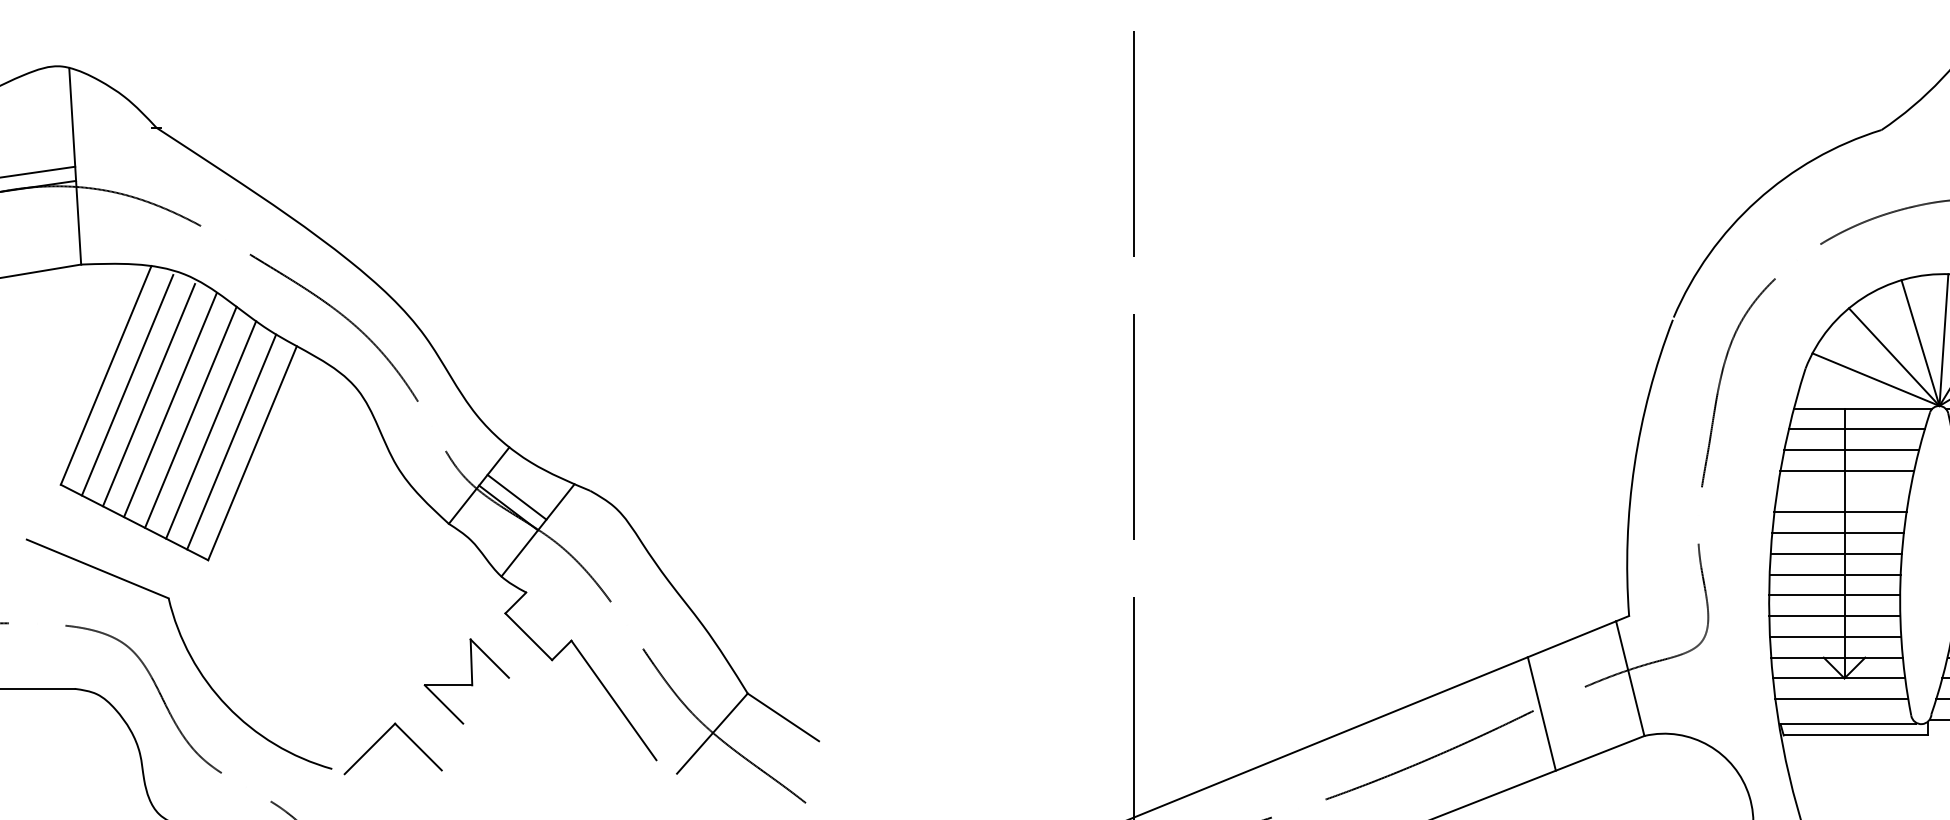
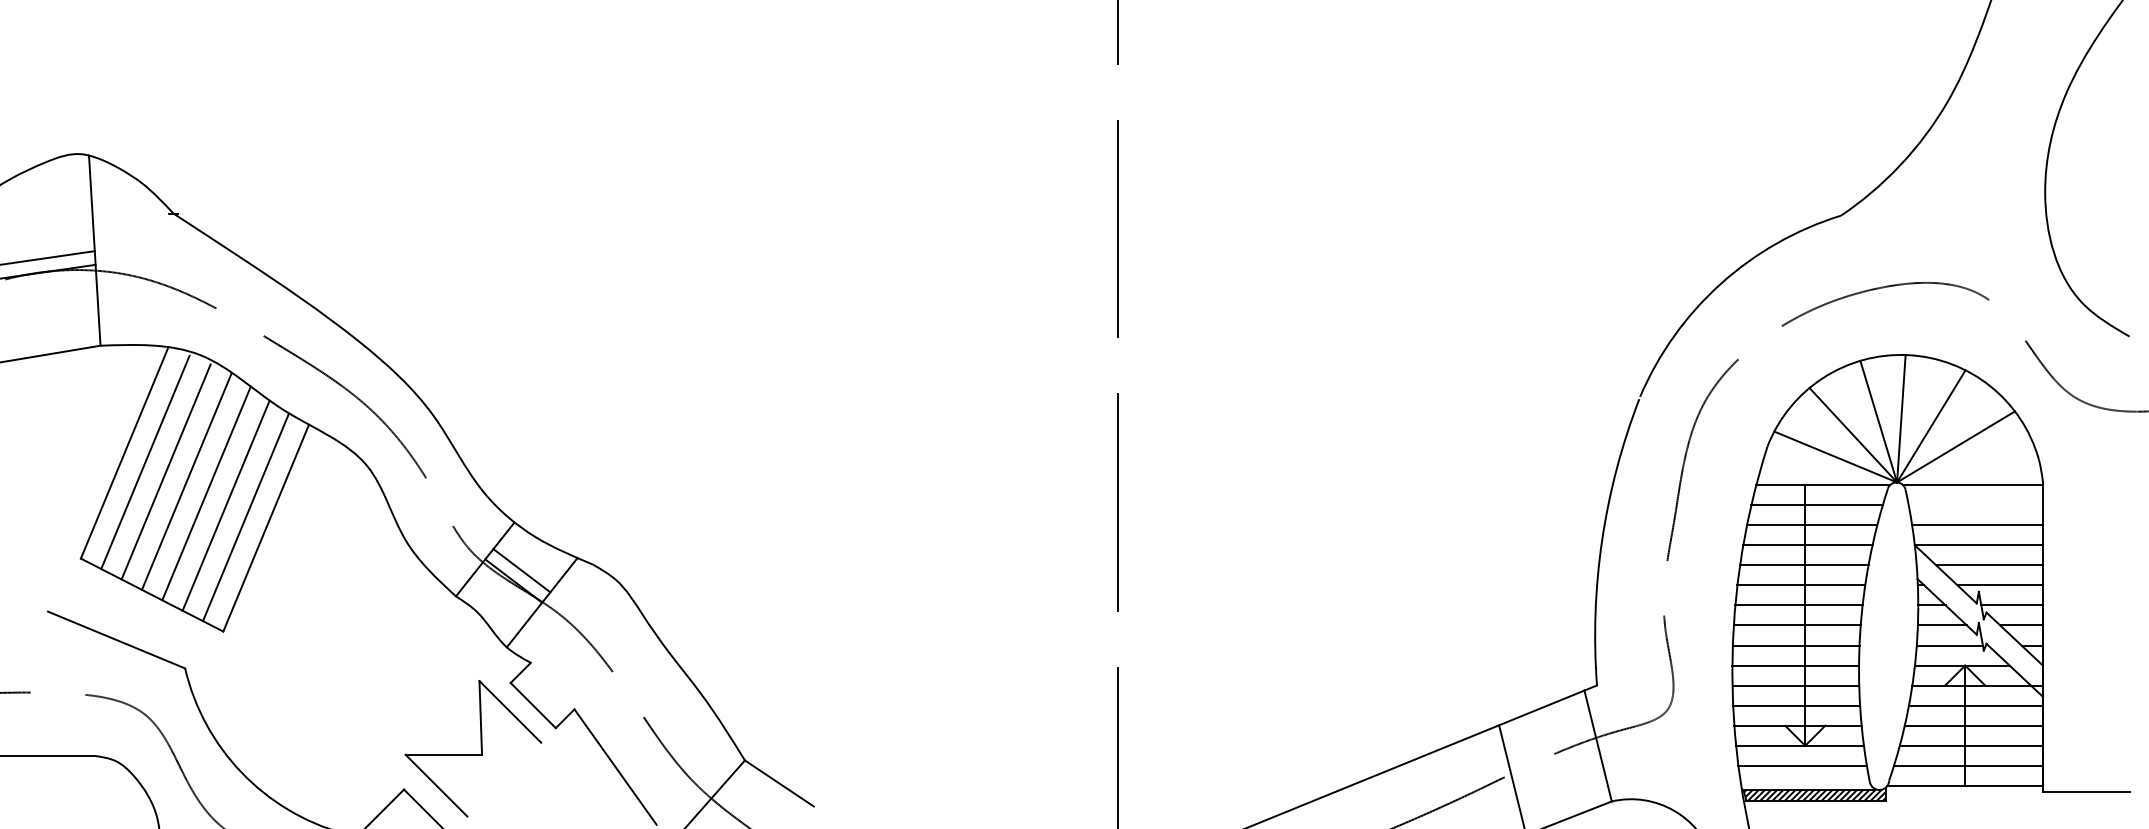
line: (1843, 491) -> (1804, 565), added
part: (466, 681) -> (473, 748), size x1.67
hatch: (1854, 728) -> (1814, 794), added

